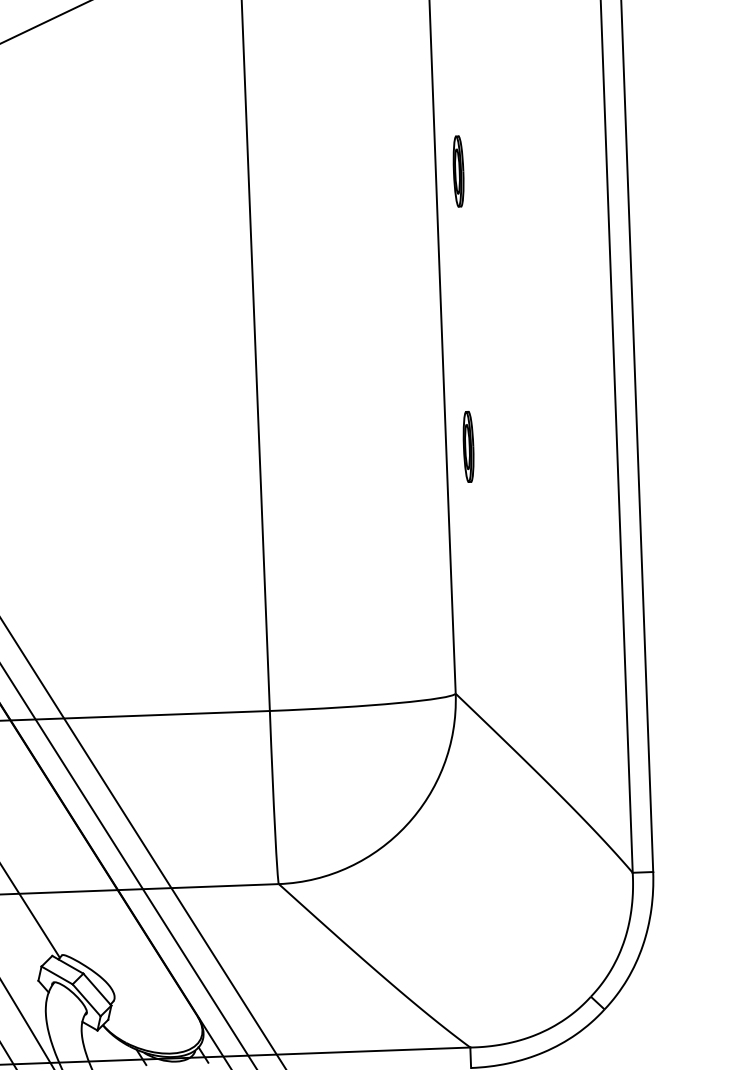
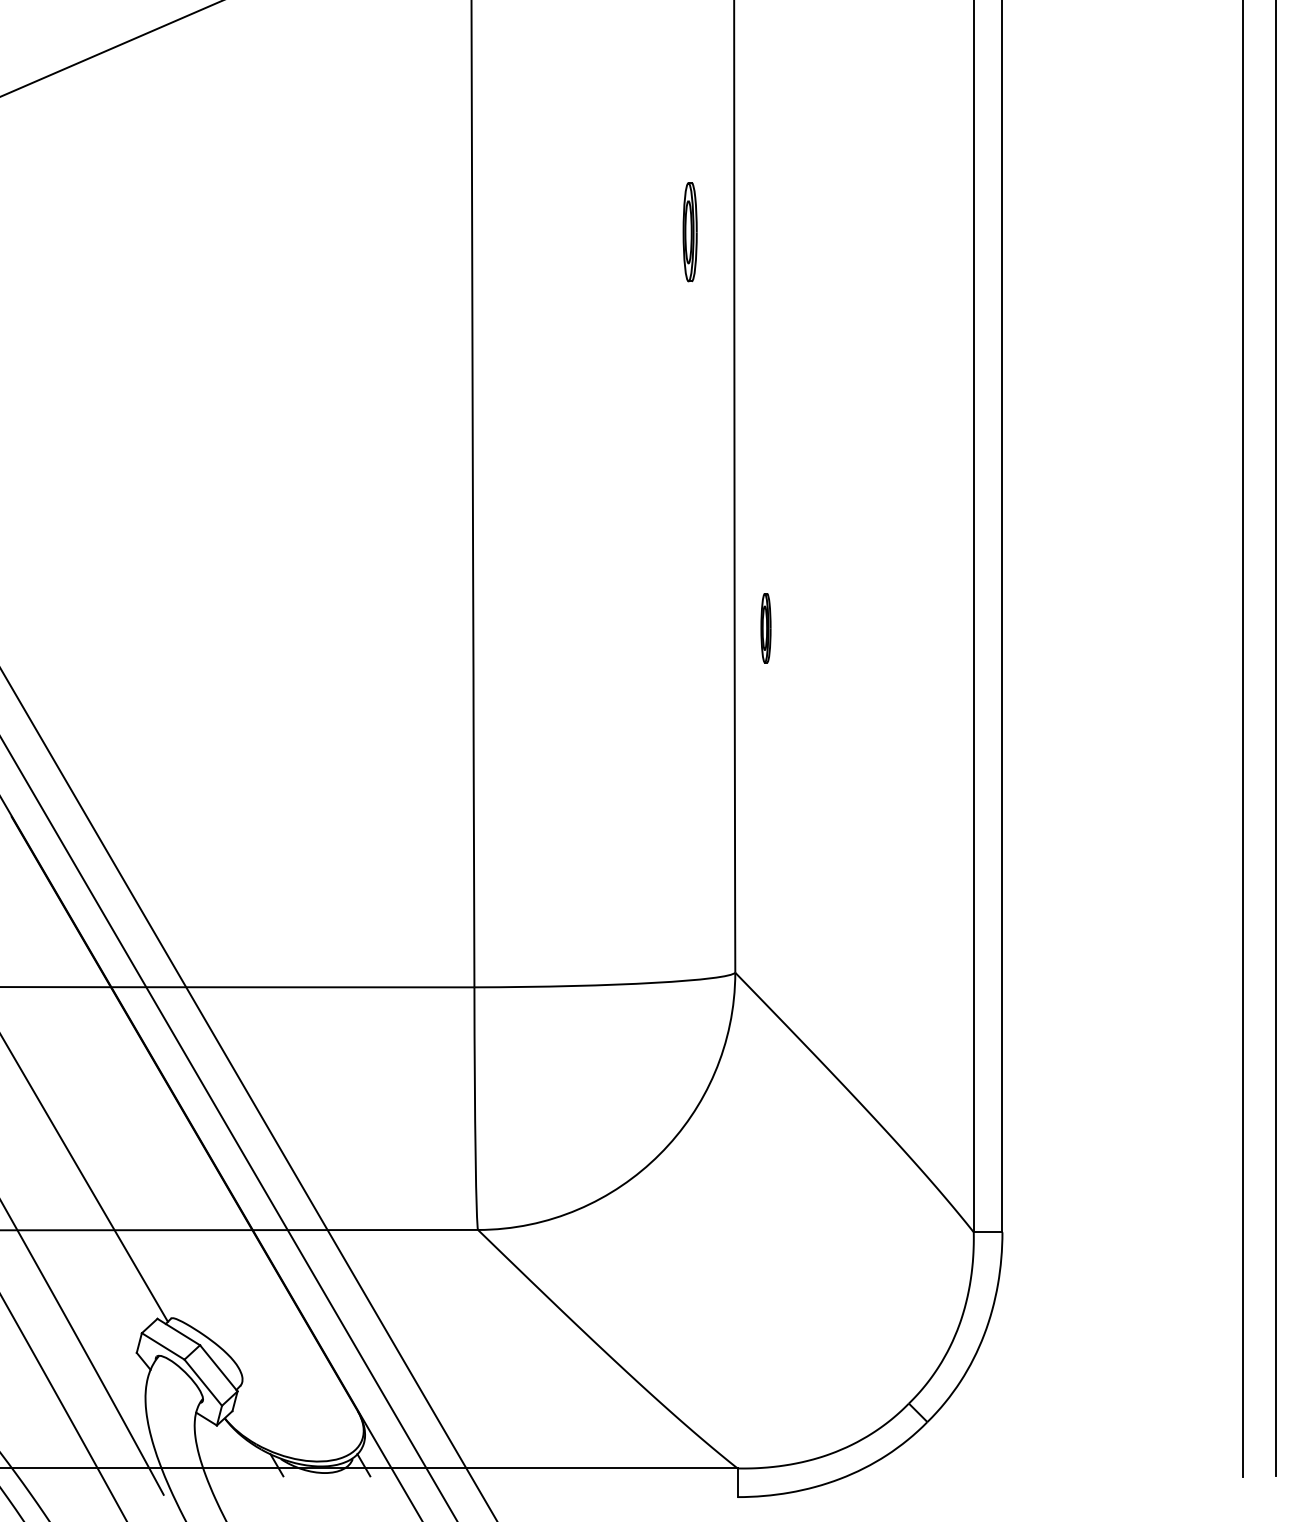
part: (458, 171) -> (689, 232), moved
part: (468, 447) -> (765, 628), size x0.7

